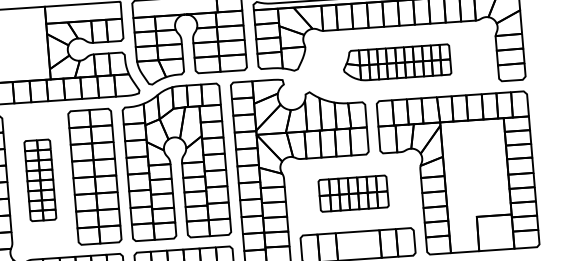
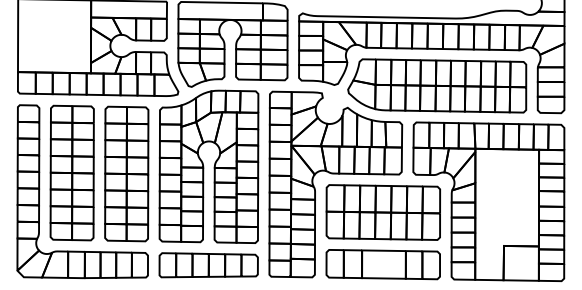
part: (397, 62) -> (437, 85), size x1.67
part: (39, 179) -> (71, 172), size x1.67
part: (352, 193) -> (382, 212), size x1.67

